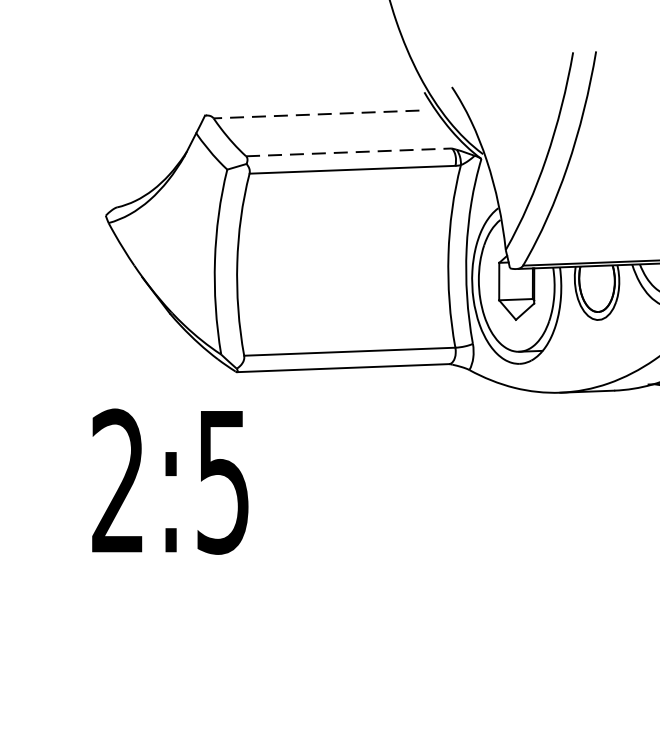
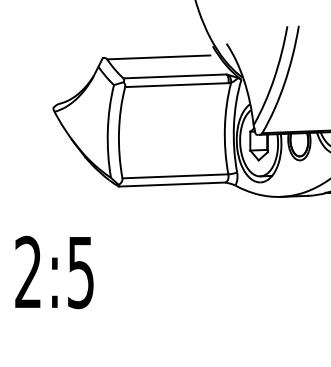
line: (316, 114) -> (158, 57), dashed -> solid
line: (349, 152) -> (175, 76), dashed -> solid
text: (170, 481) -> (54, 272), moved

